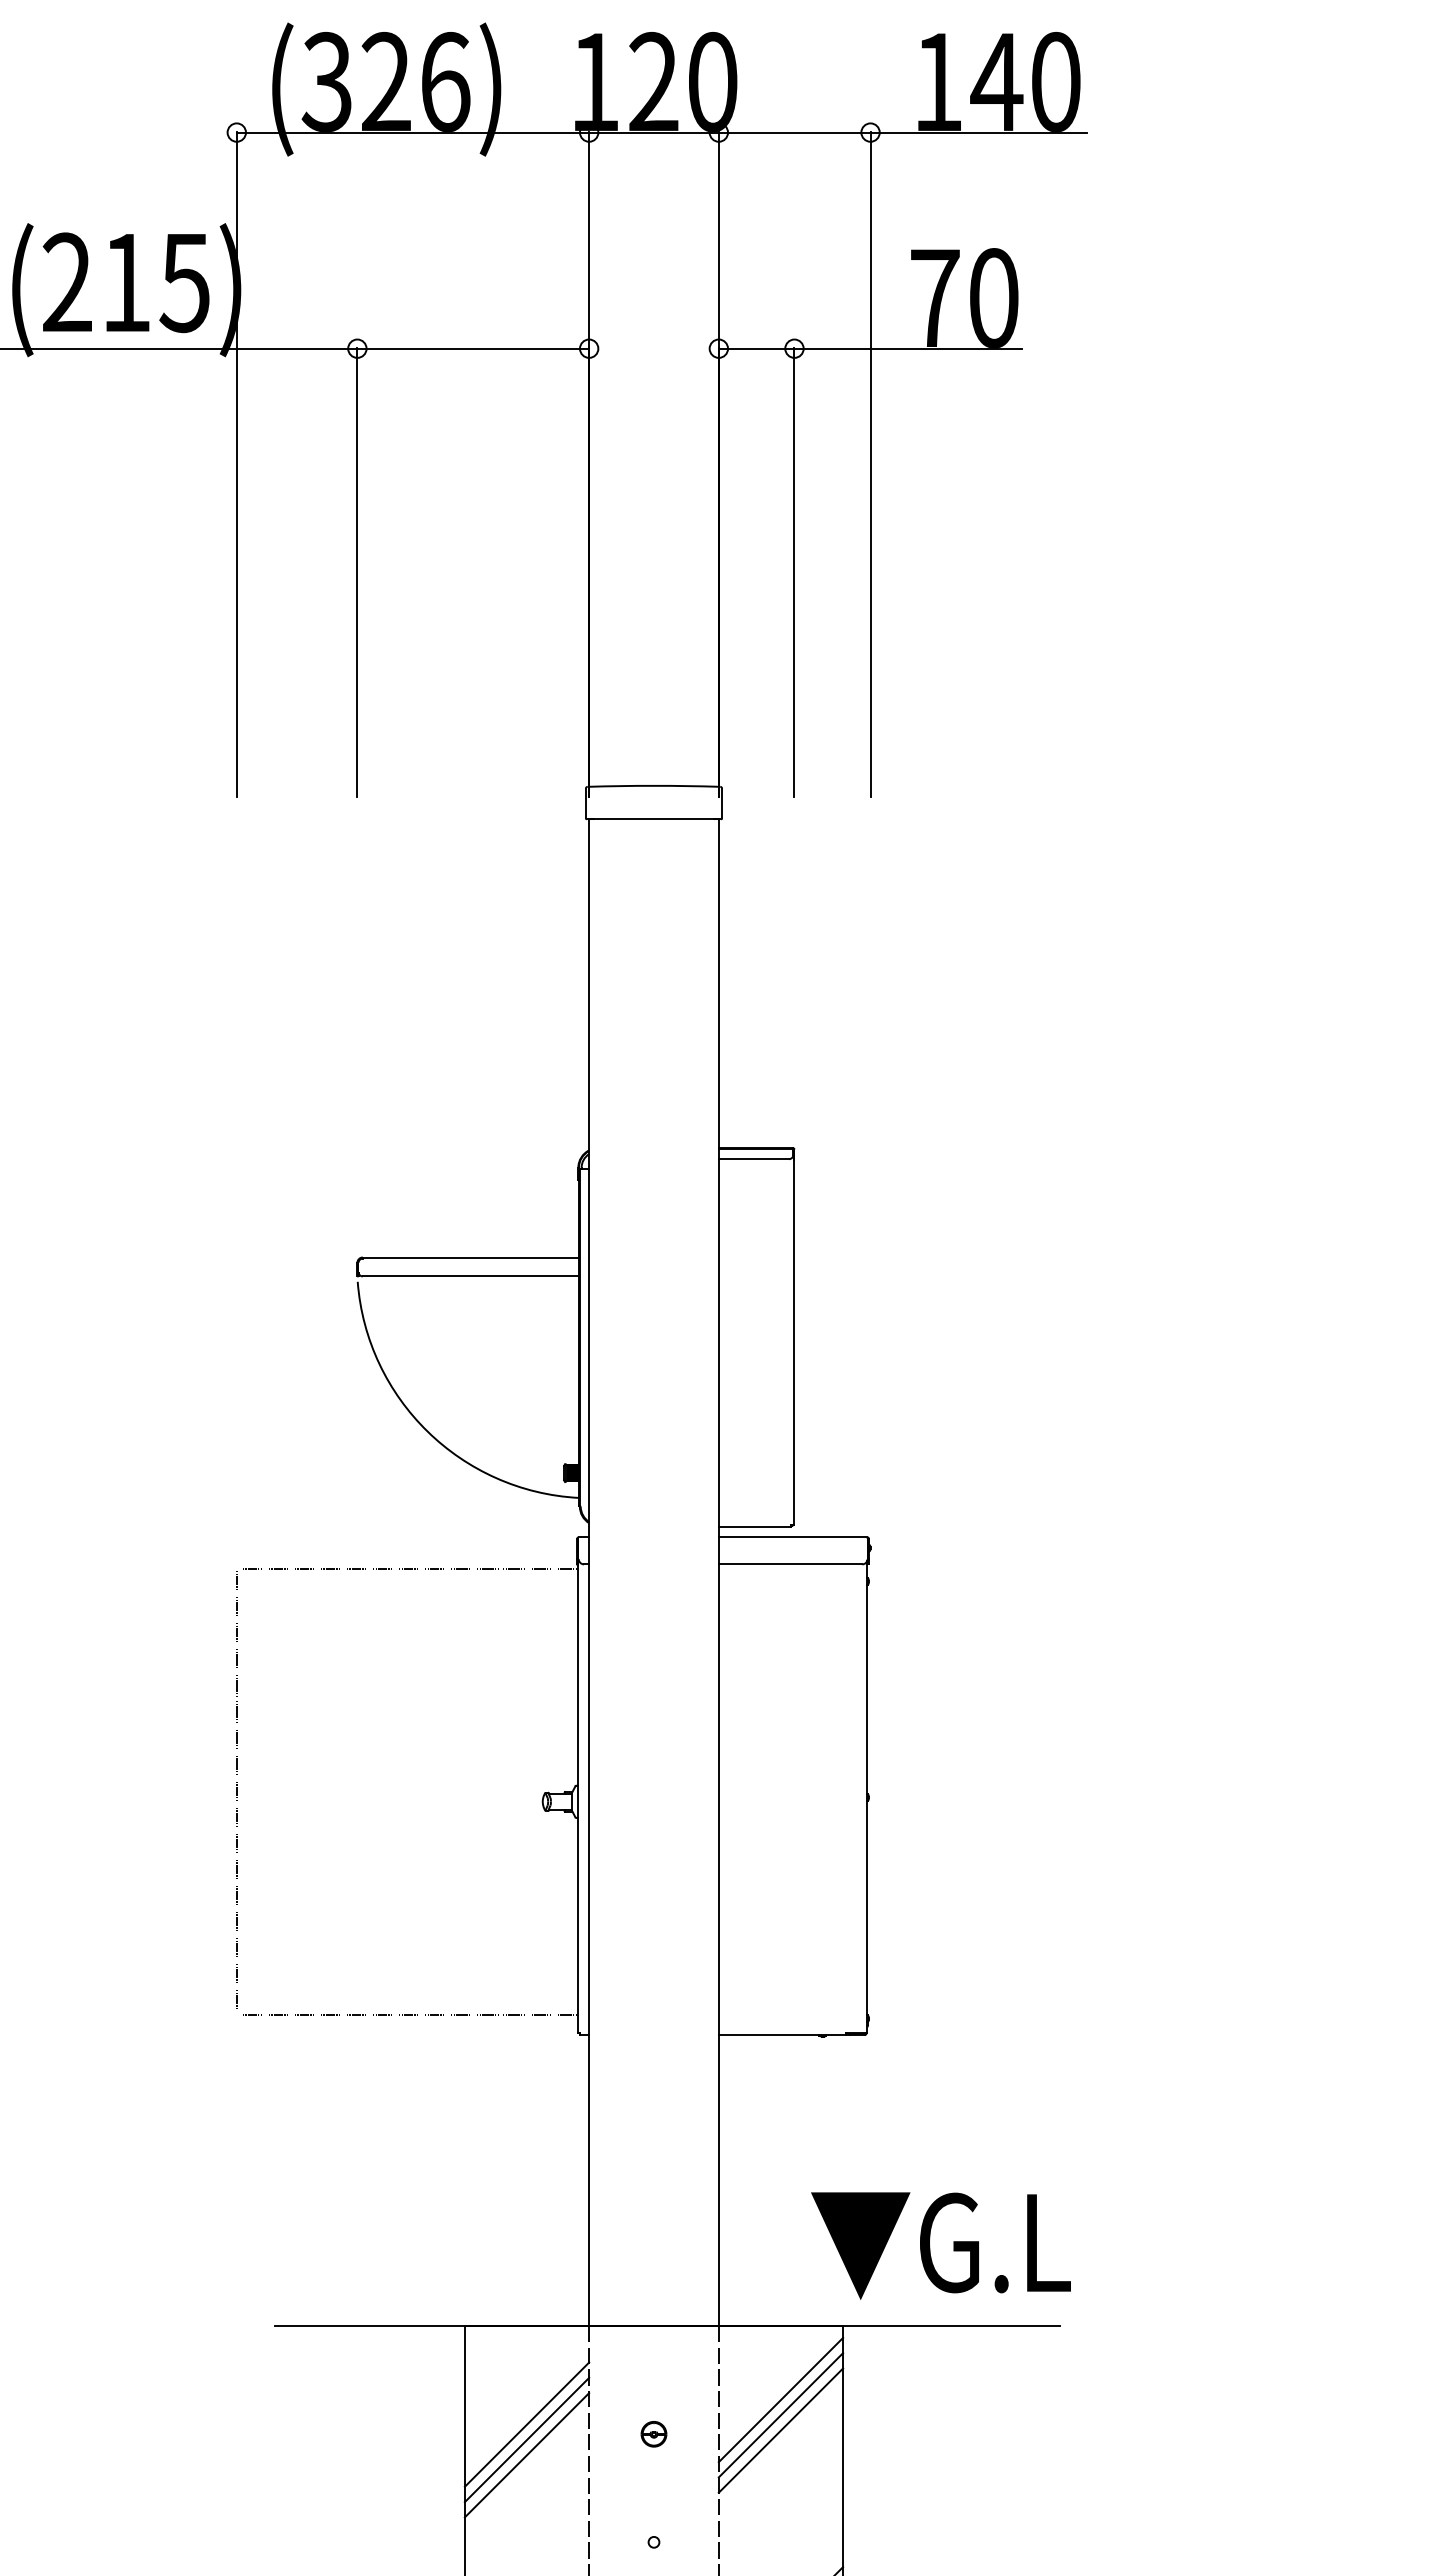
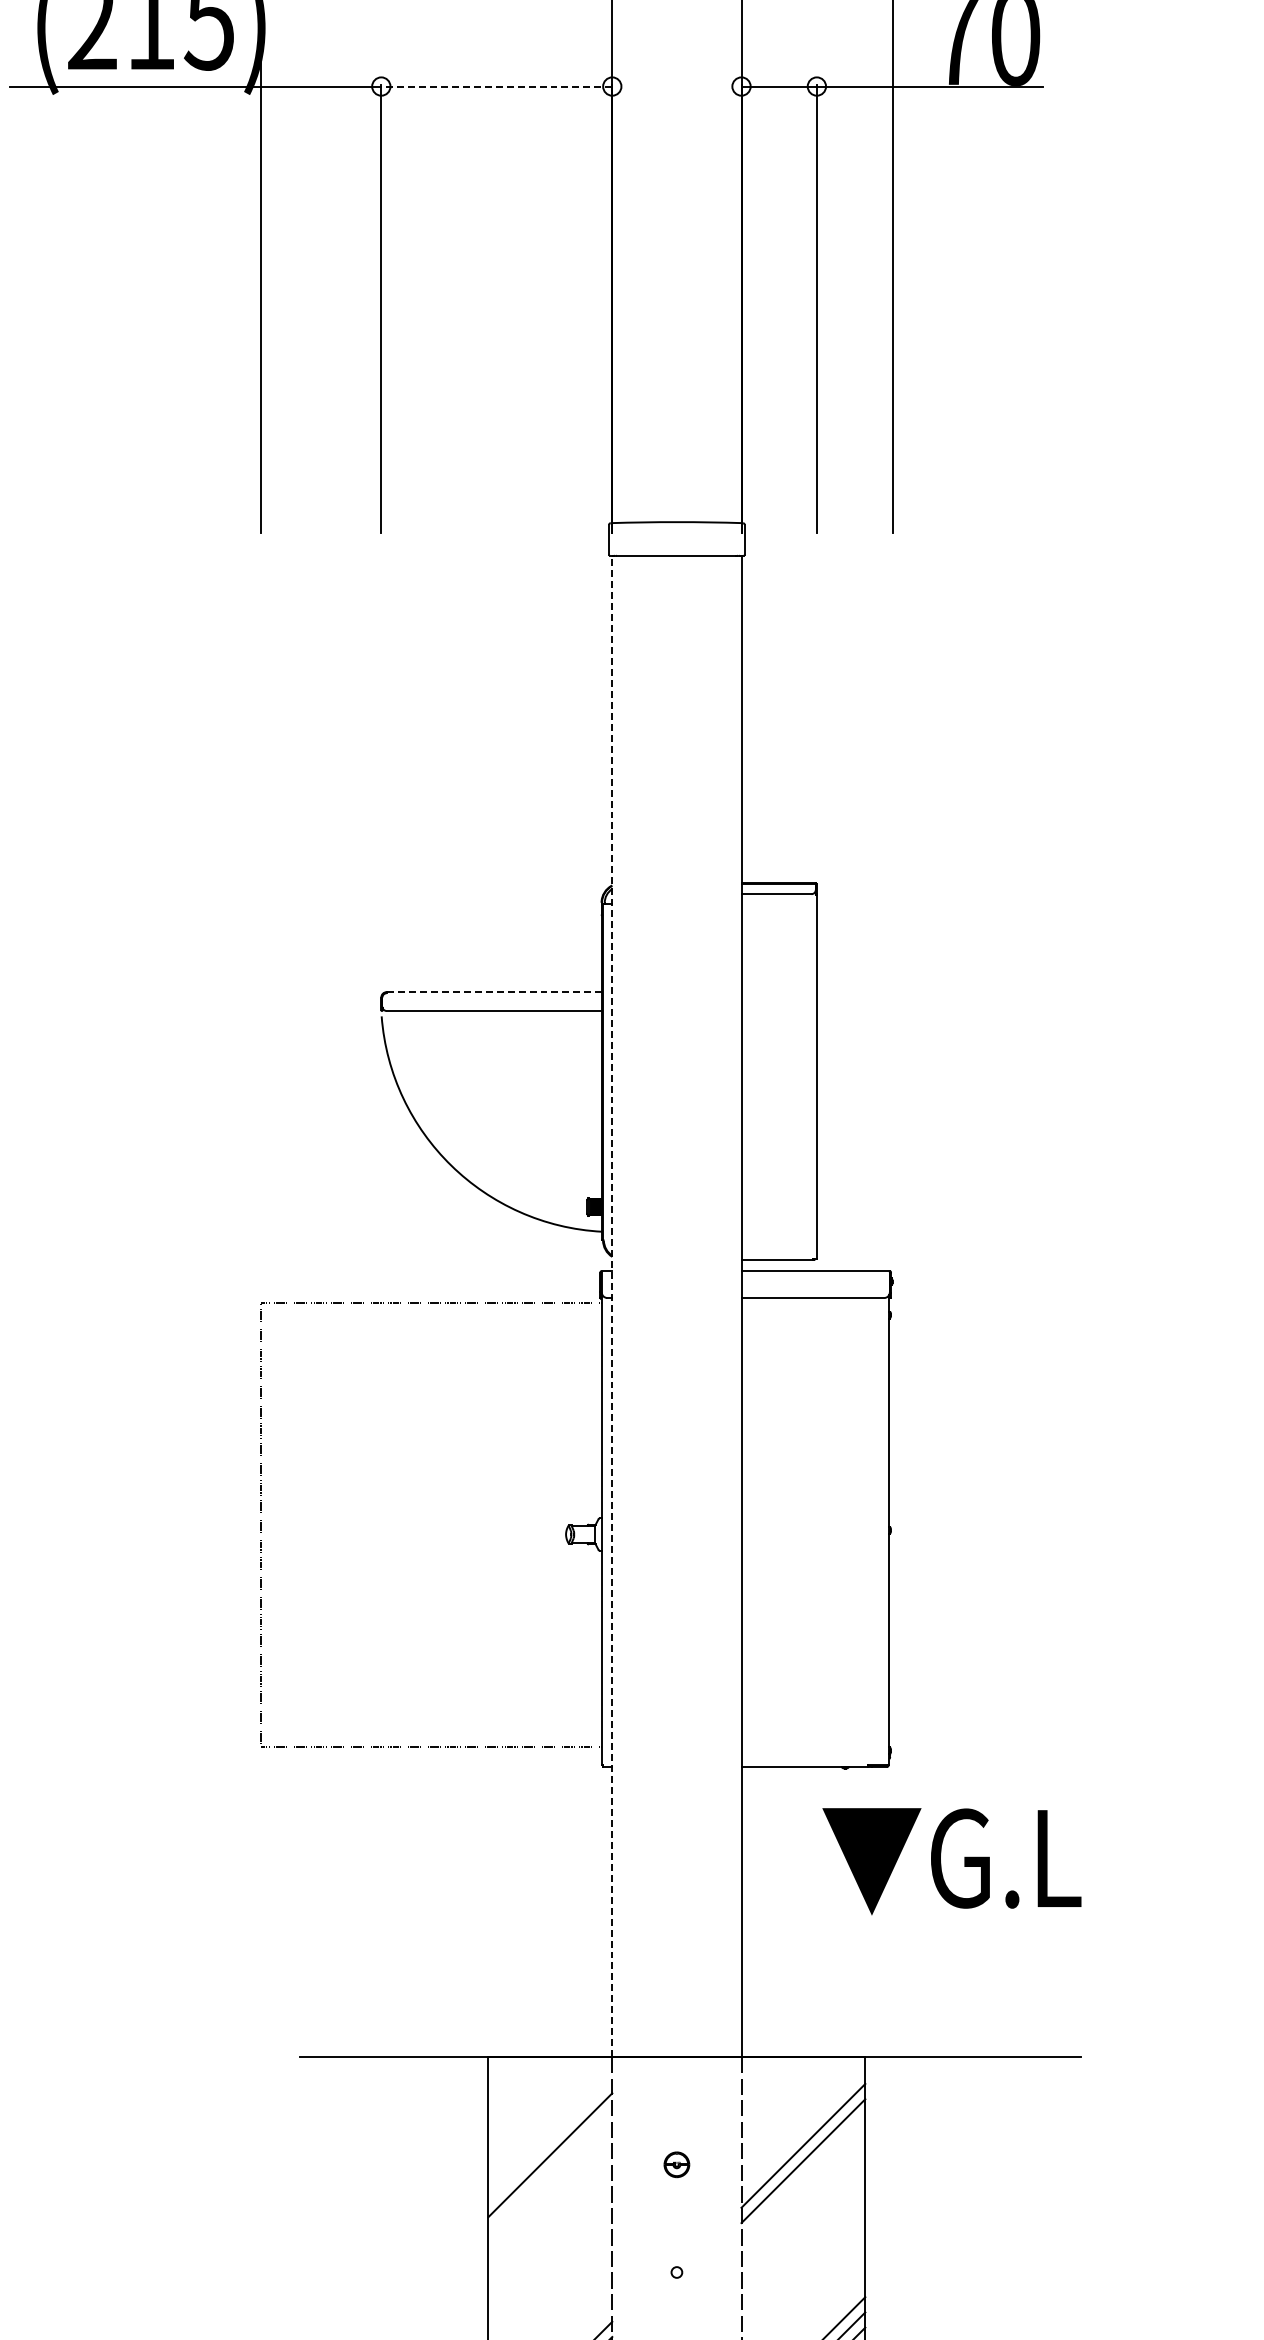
line: (473, 348) -> (497, 86), solid -> dashed
line: (470, 1257) -> (494, 992), solid -> dashed
line: (589, 1572) -> (612, 1306), solid -> dashed
text: (940, 2245) -> (951, 1861), moved
line: (780, 2399) -> (802, 2130), removed
line: (526, 2439) -> (549, 2170), removed
line: (526, 2455) -> (549, 2185), removed

